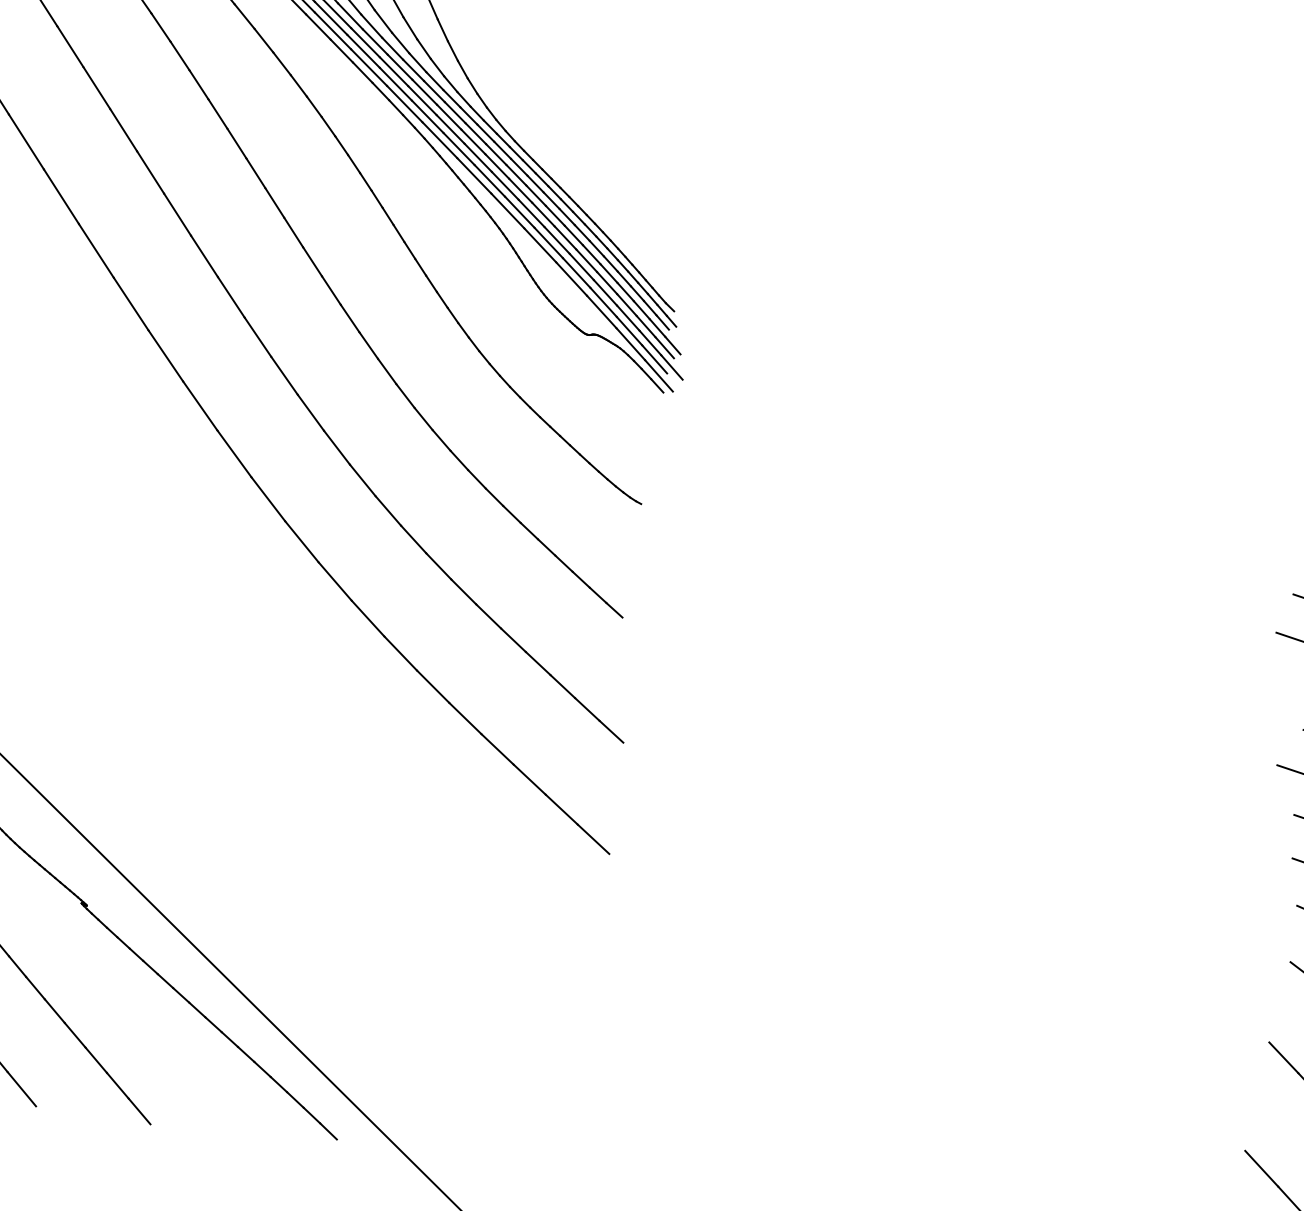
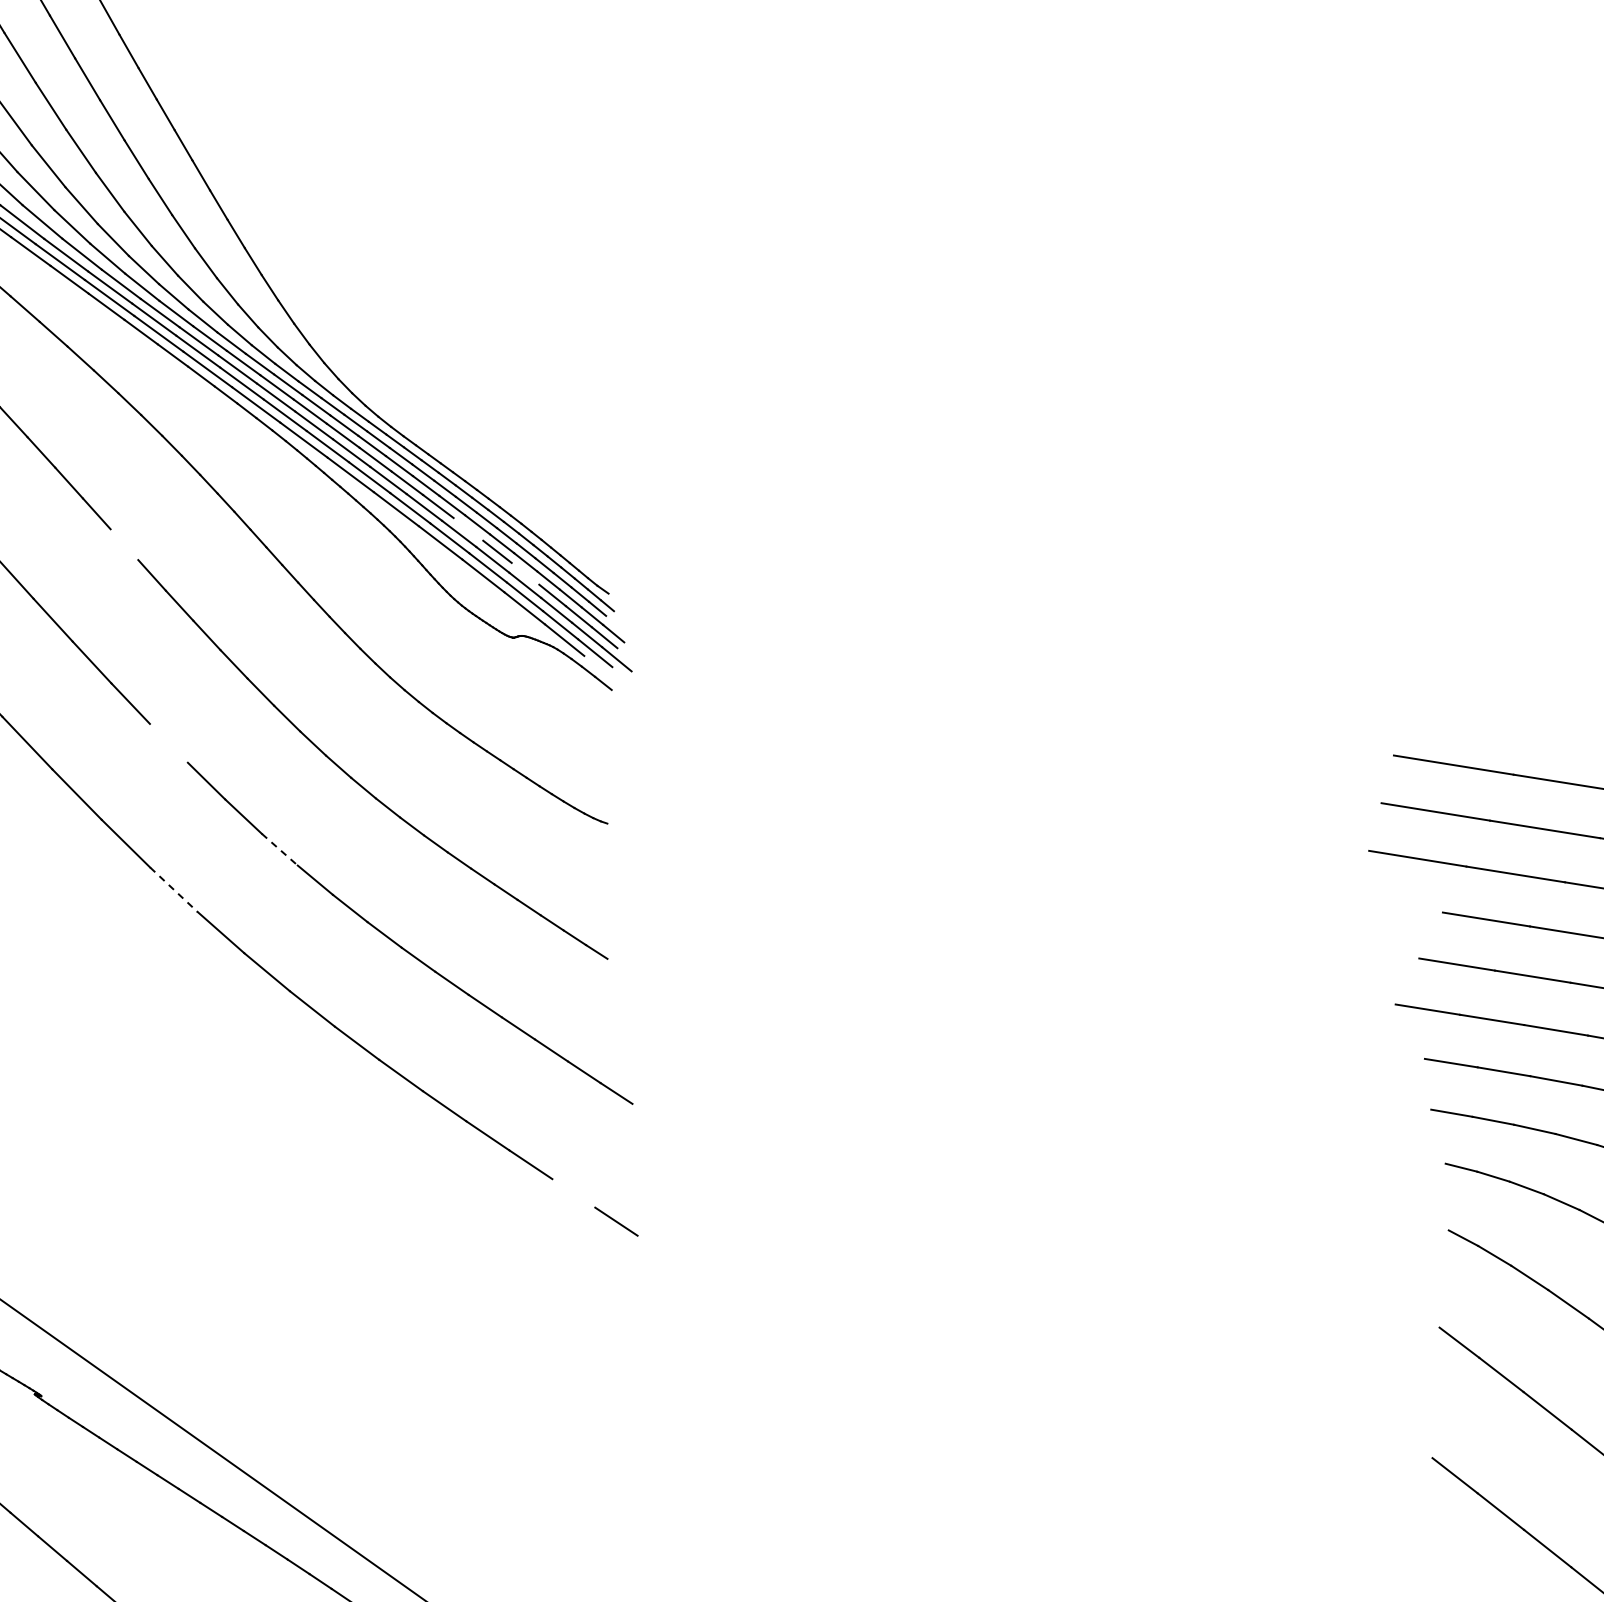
line: (274, 202) -> (124, 544), removed
line: (565, 238) -> (468, 529), removed
line: (607, 282) -> (525, 573), removed
line: (284, 375) -> (168, 742), removed
line: (659, 375) -> (603, 671), removed
line: (362, 480) -> (279, 849), solid -> dashed
line: (268, 499) -> (173, 889), solid -> dashed
line: (561, 809) -> (573, 1193), removed

